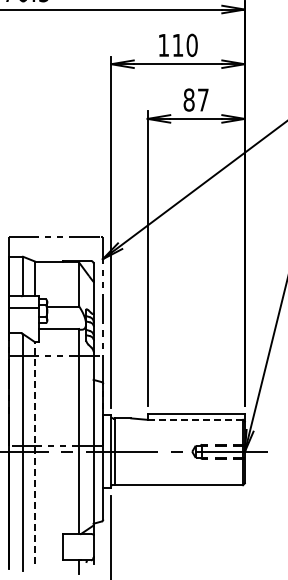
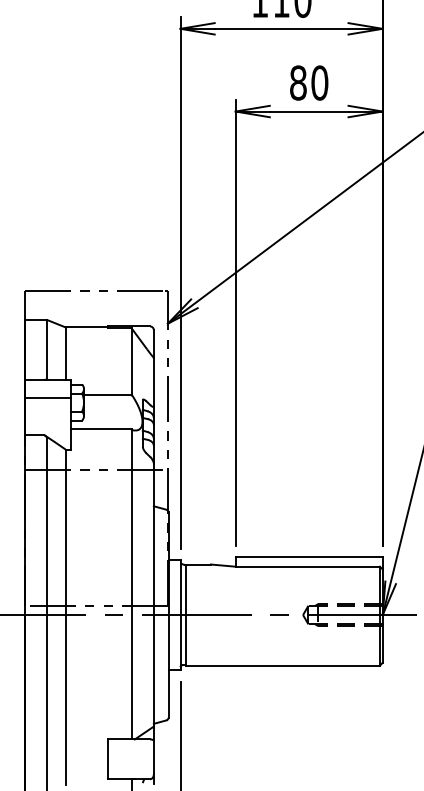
text: (202, 99) -> (318, 82), 87 -> 80
line: (195, 419) -> (308, 566), dashed -> solid
line: (35, 453) -> (66, 617), dashed -> solid

